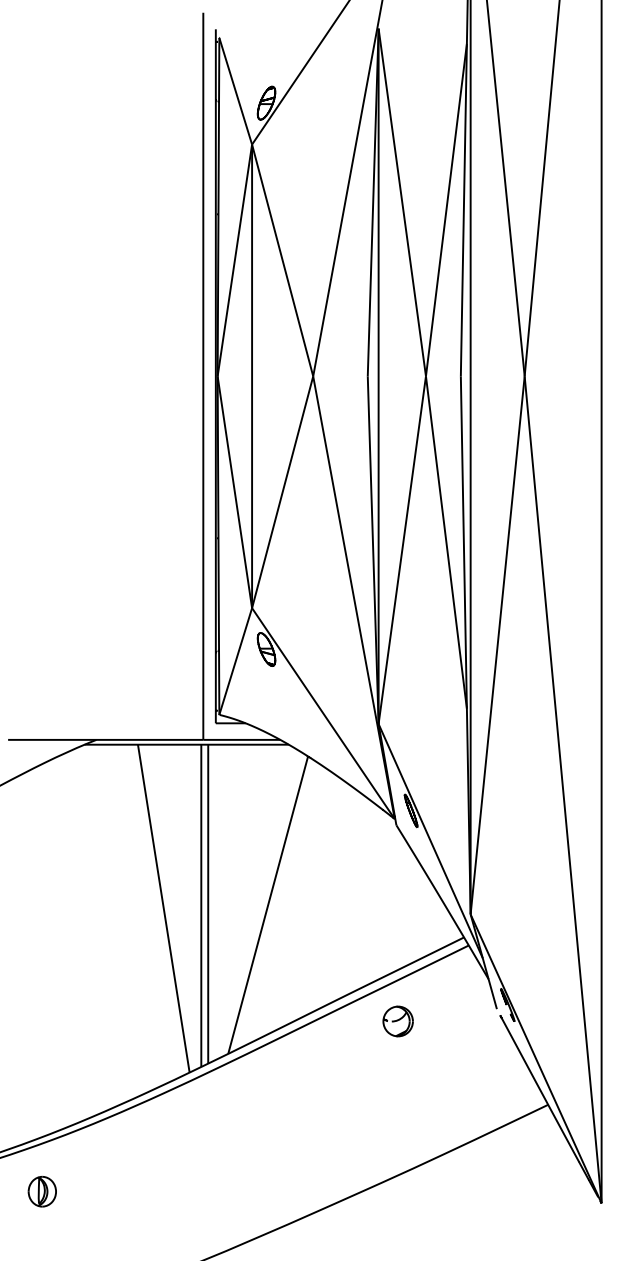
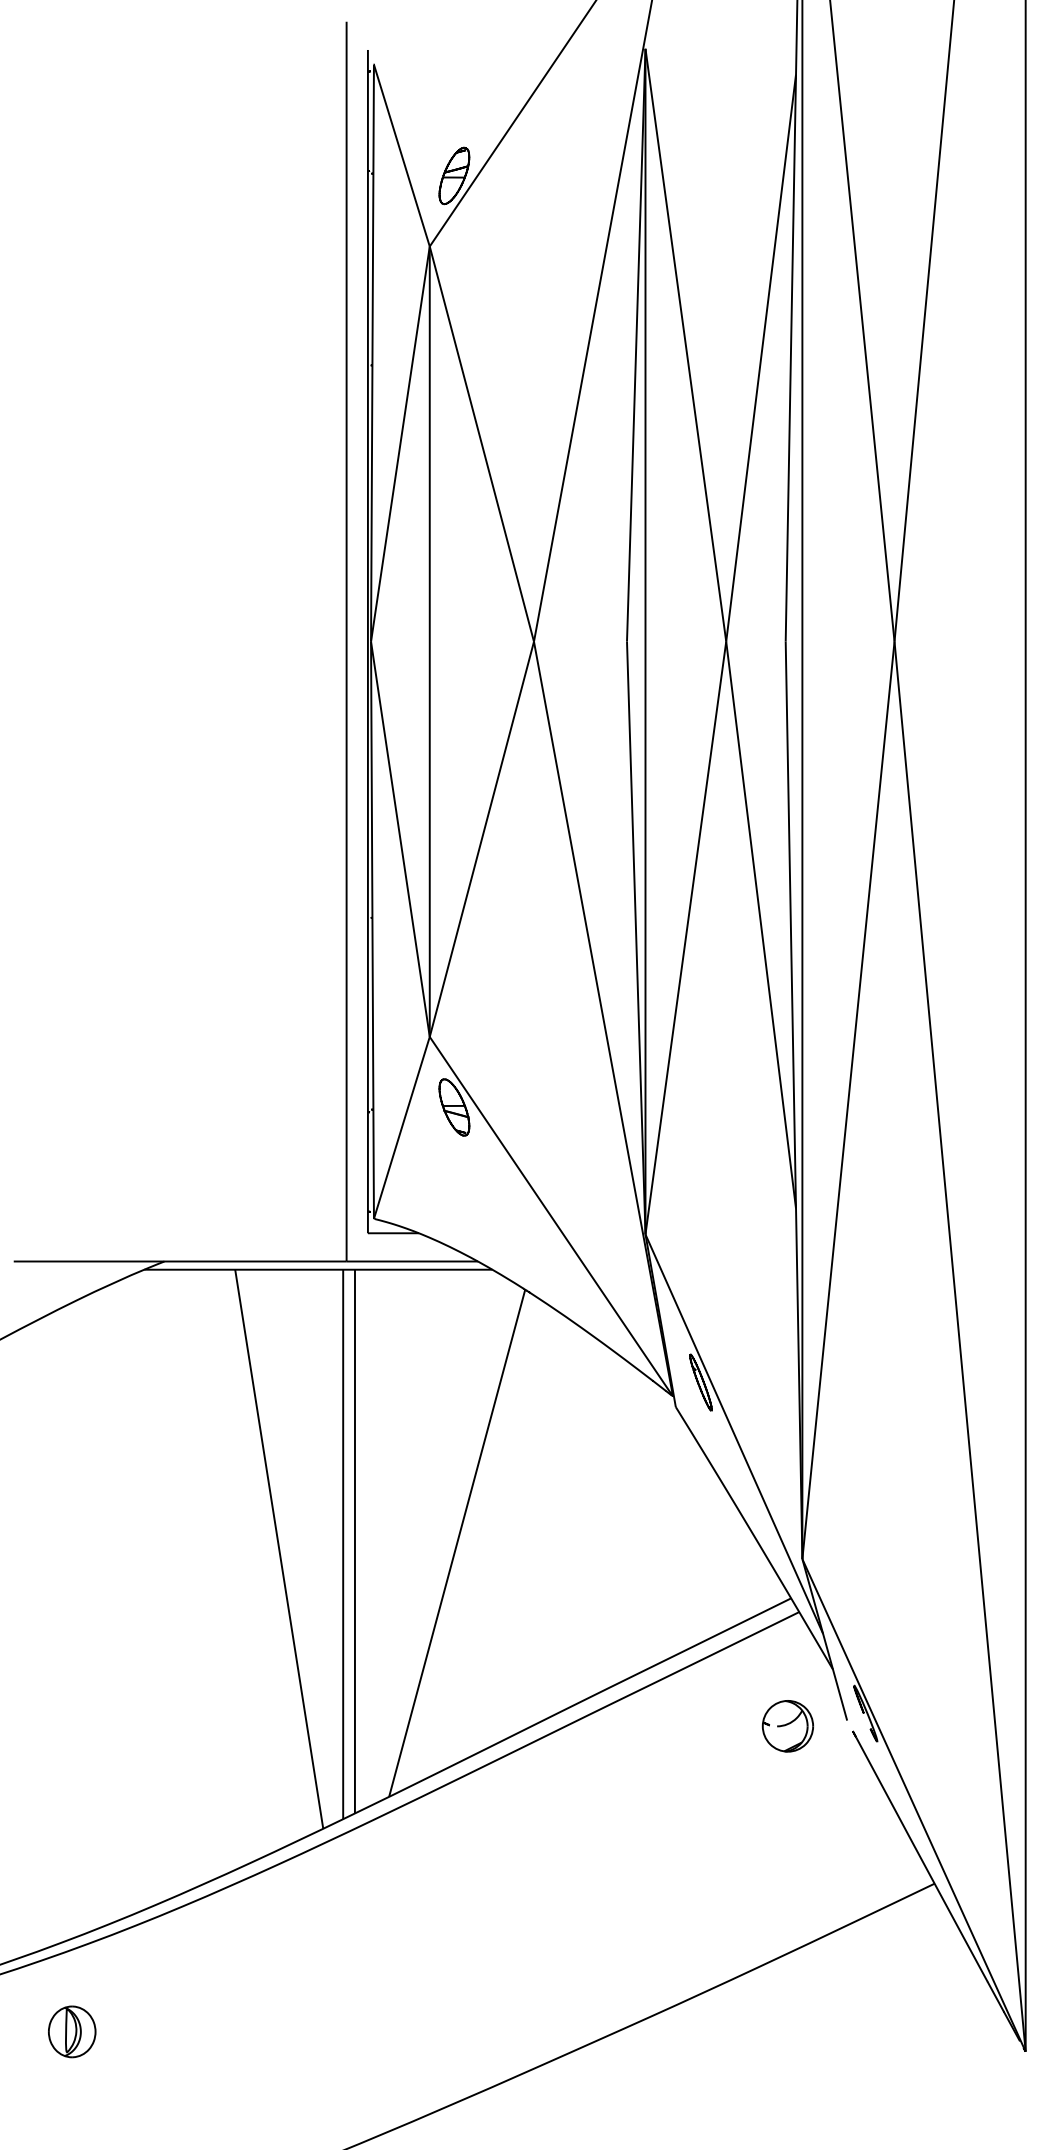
part: (397, 1021) -> (786, 1726), moved

